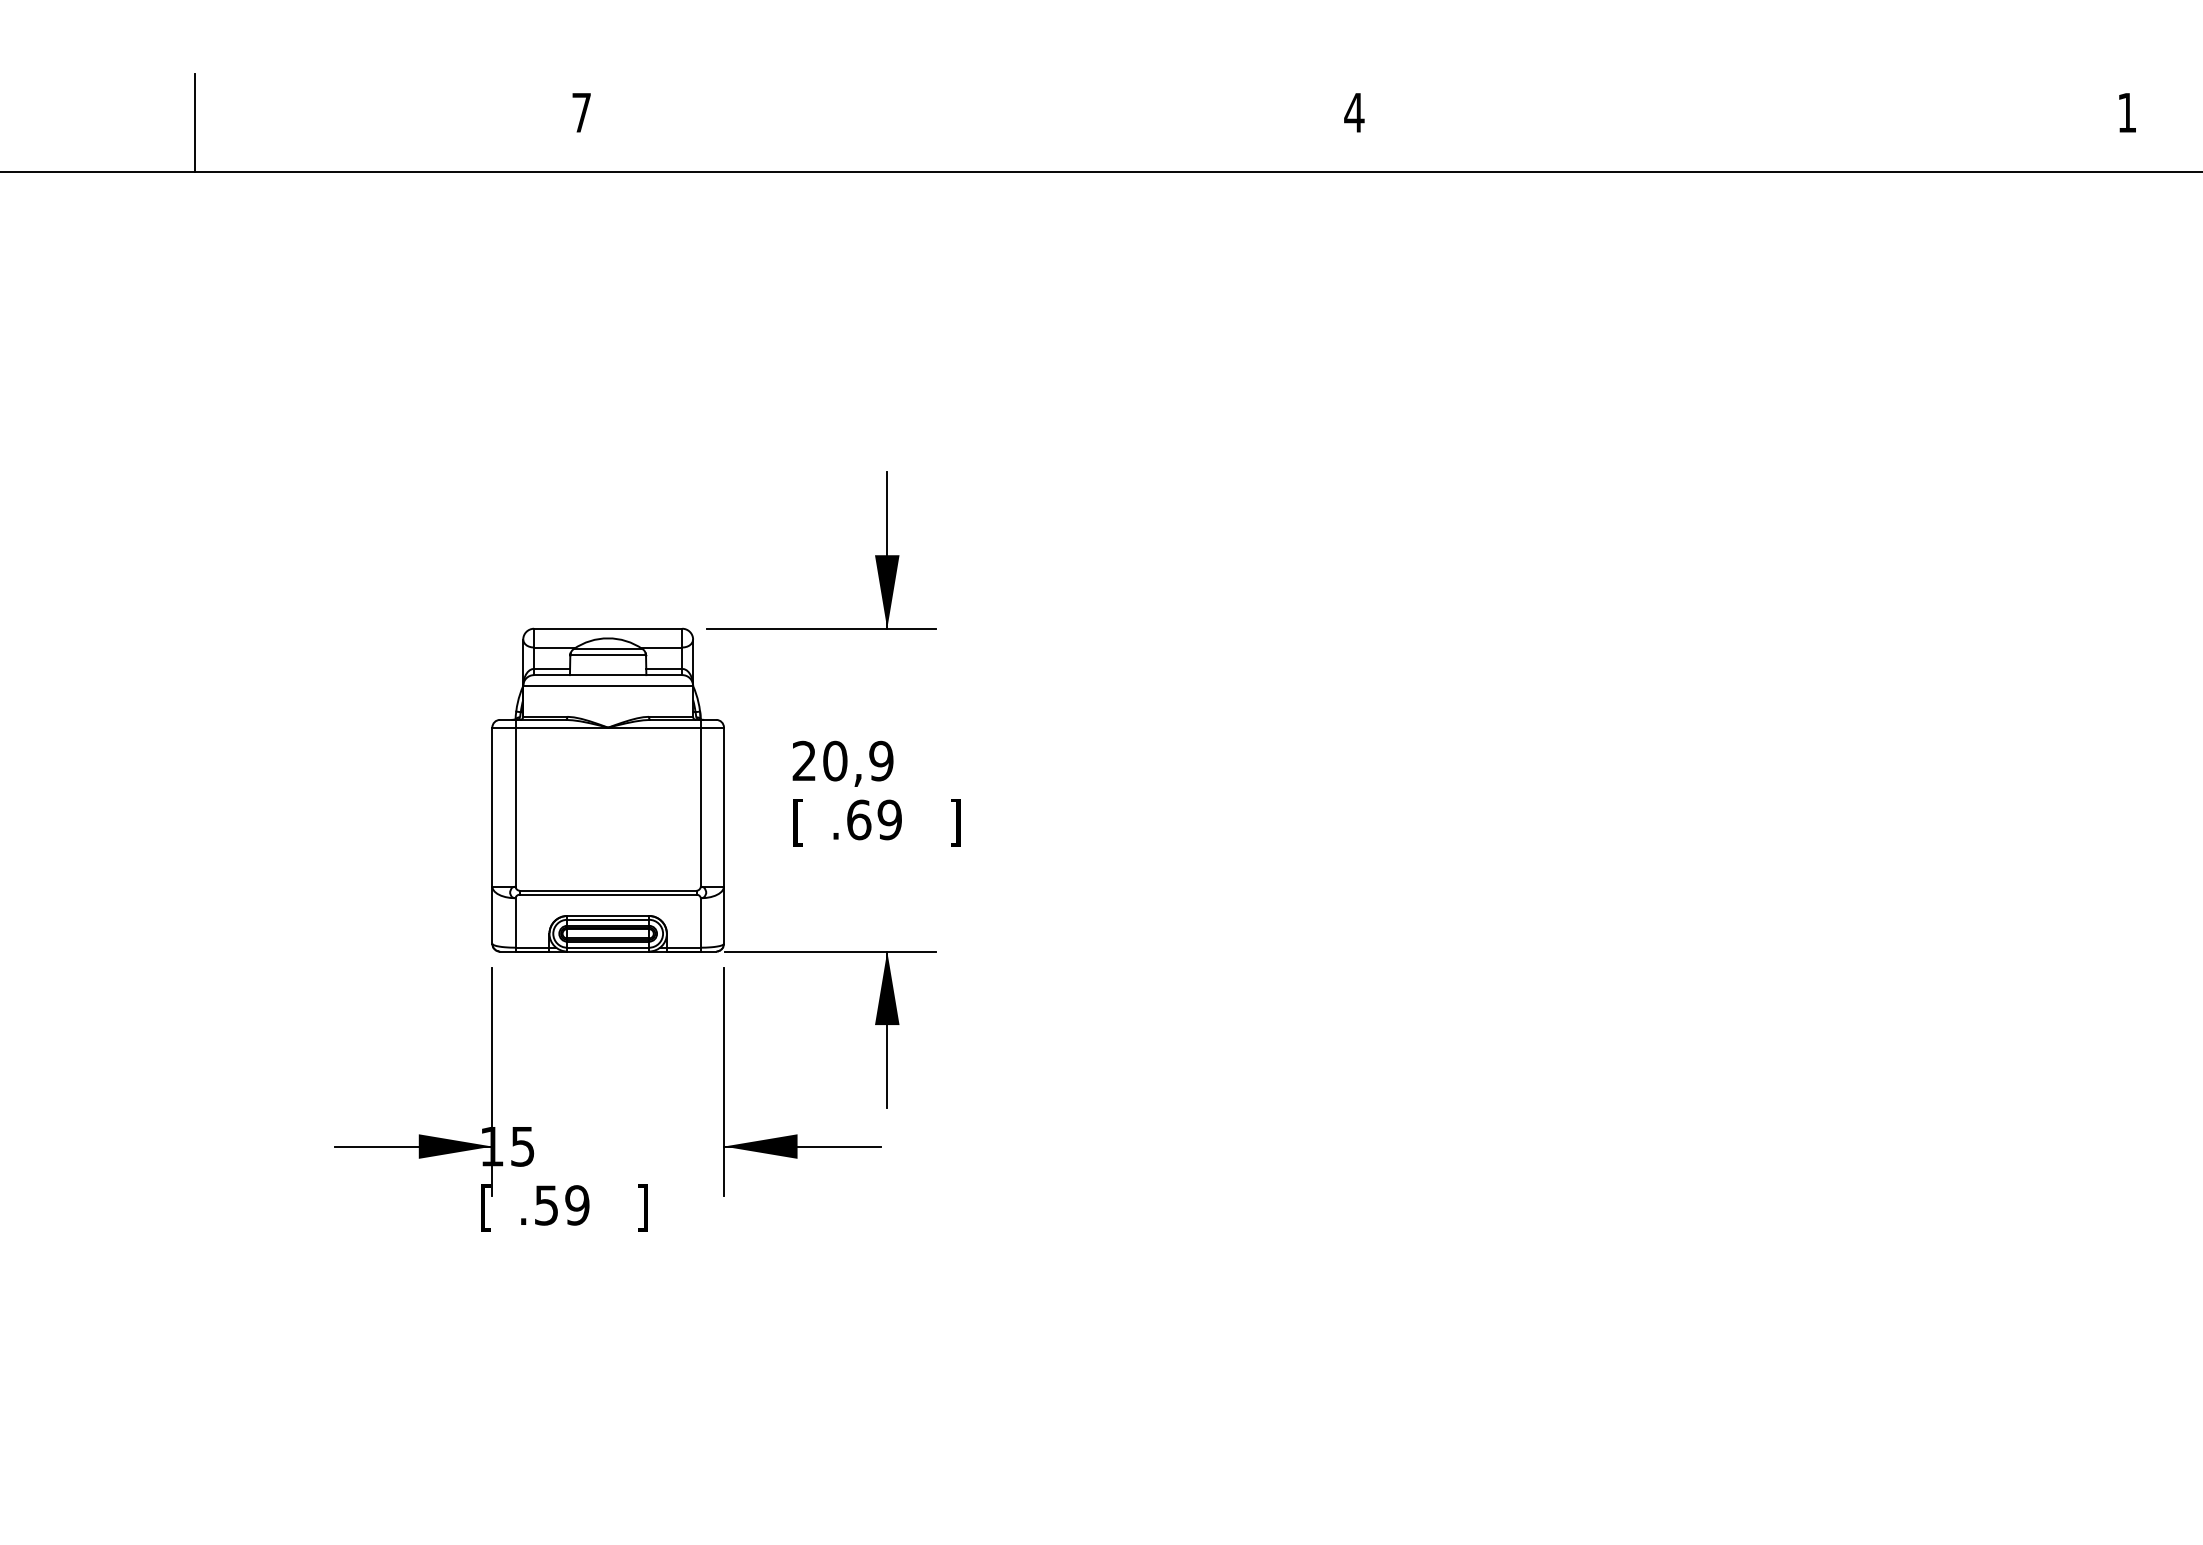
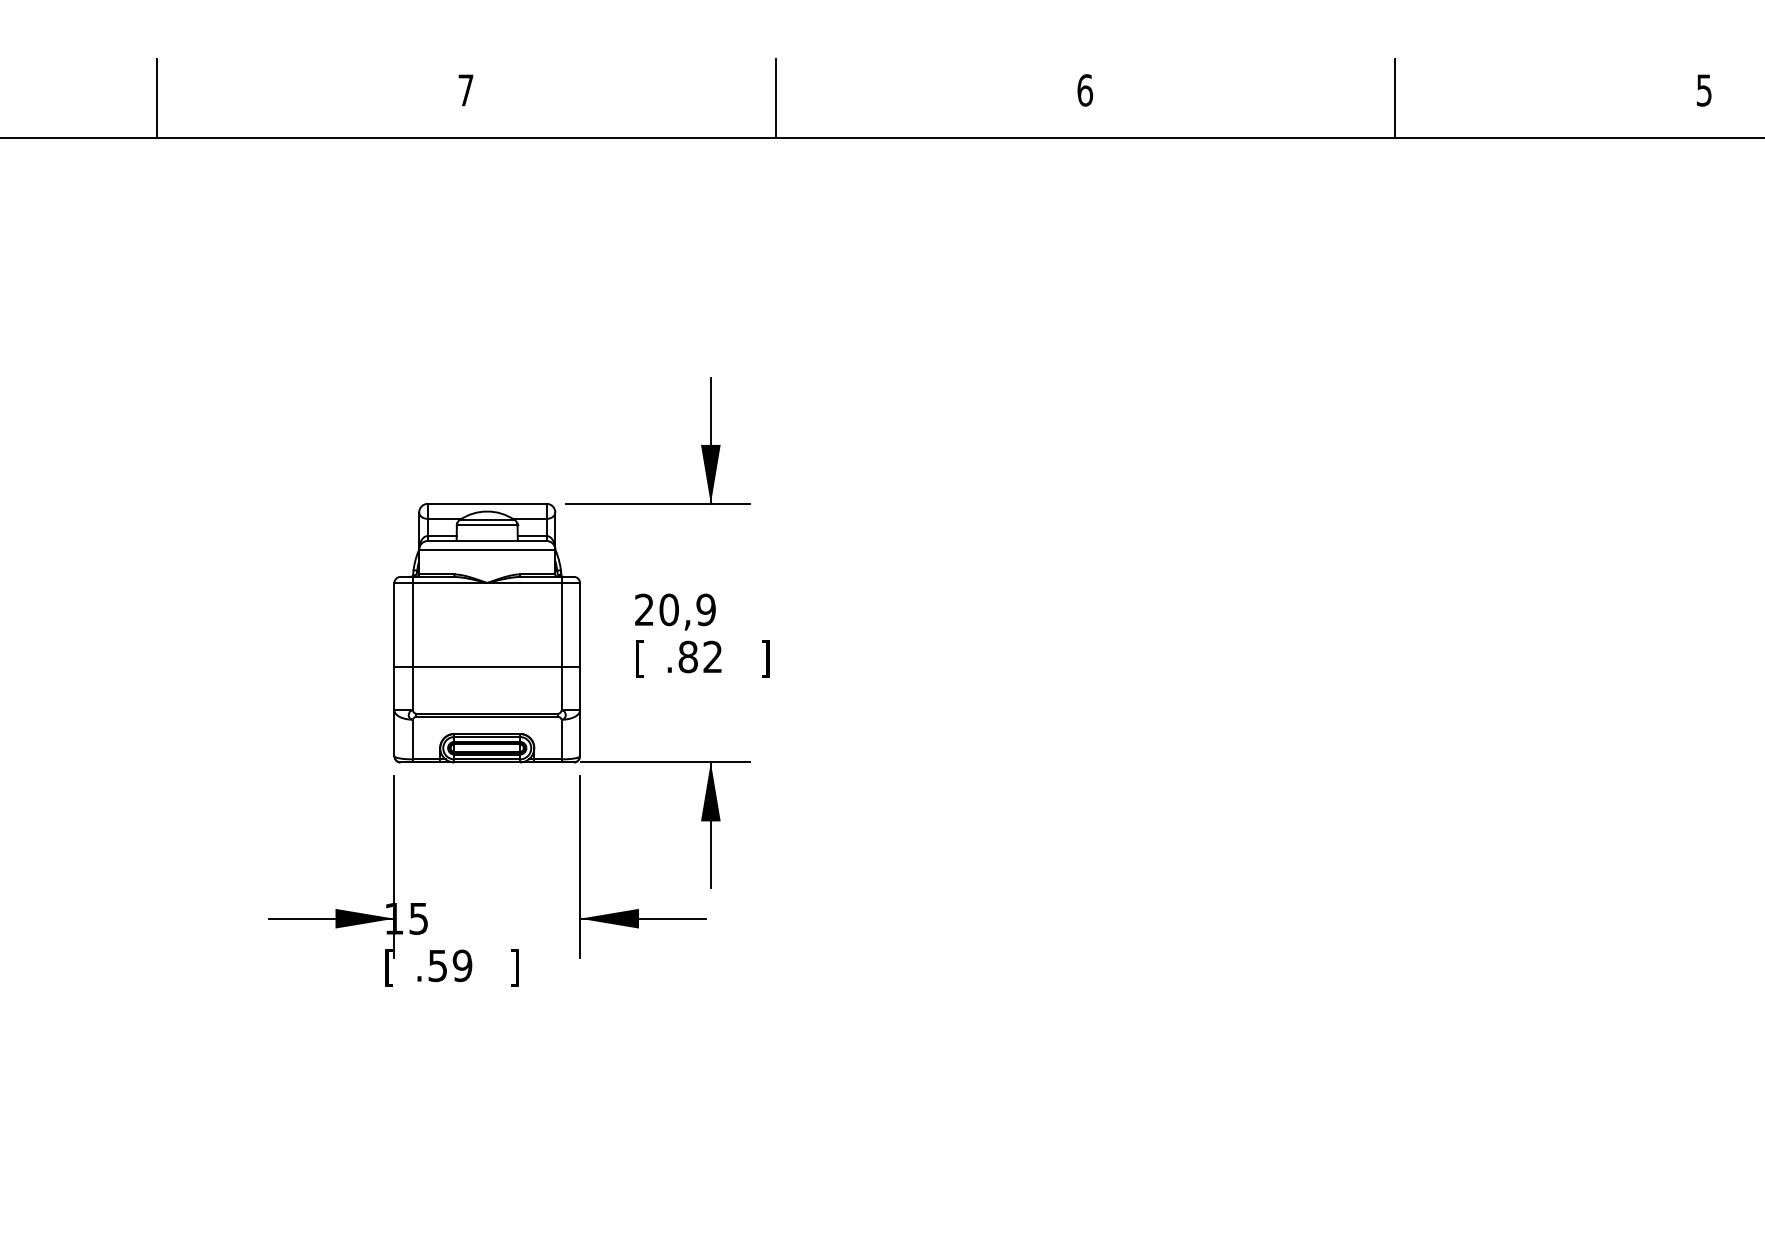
text: (1353, 112) -> (1084, 90), 4 -> 6
text: (2126, 112) -> (1703, 90), 1 -> 5
line: (967, 122) -> (775, 98), added
line: (1740, 122) -> (1394, 98), added
text: (874, 819) -> (700, 656), .69 -> .82
line: (608, 833) -> (487, 667), added

